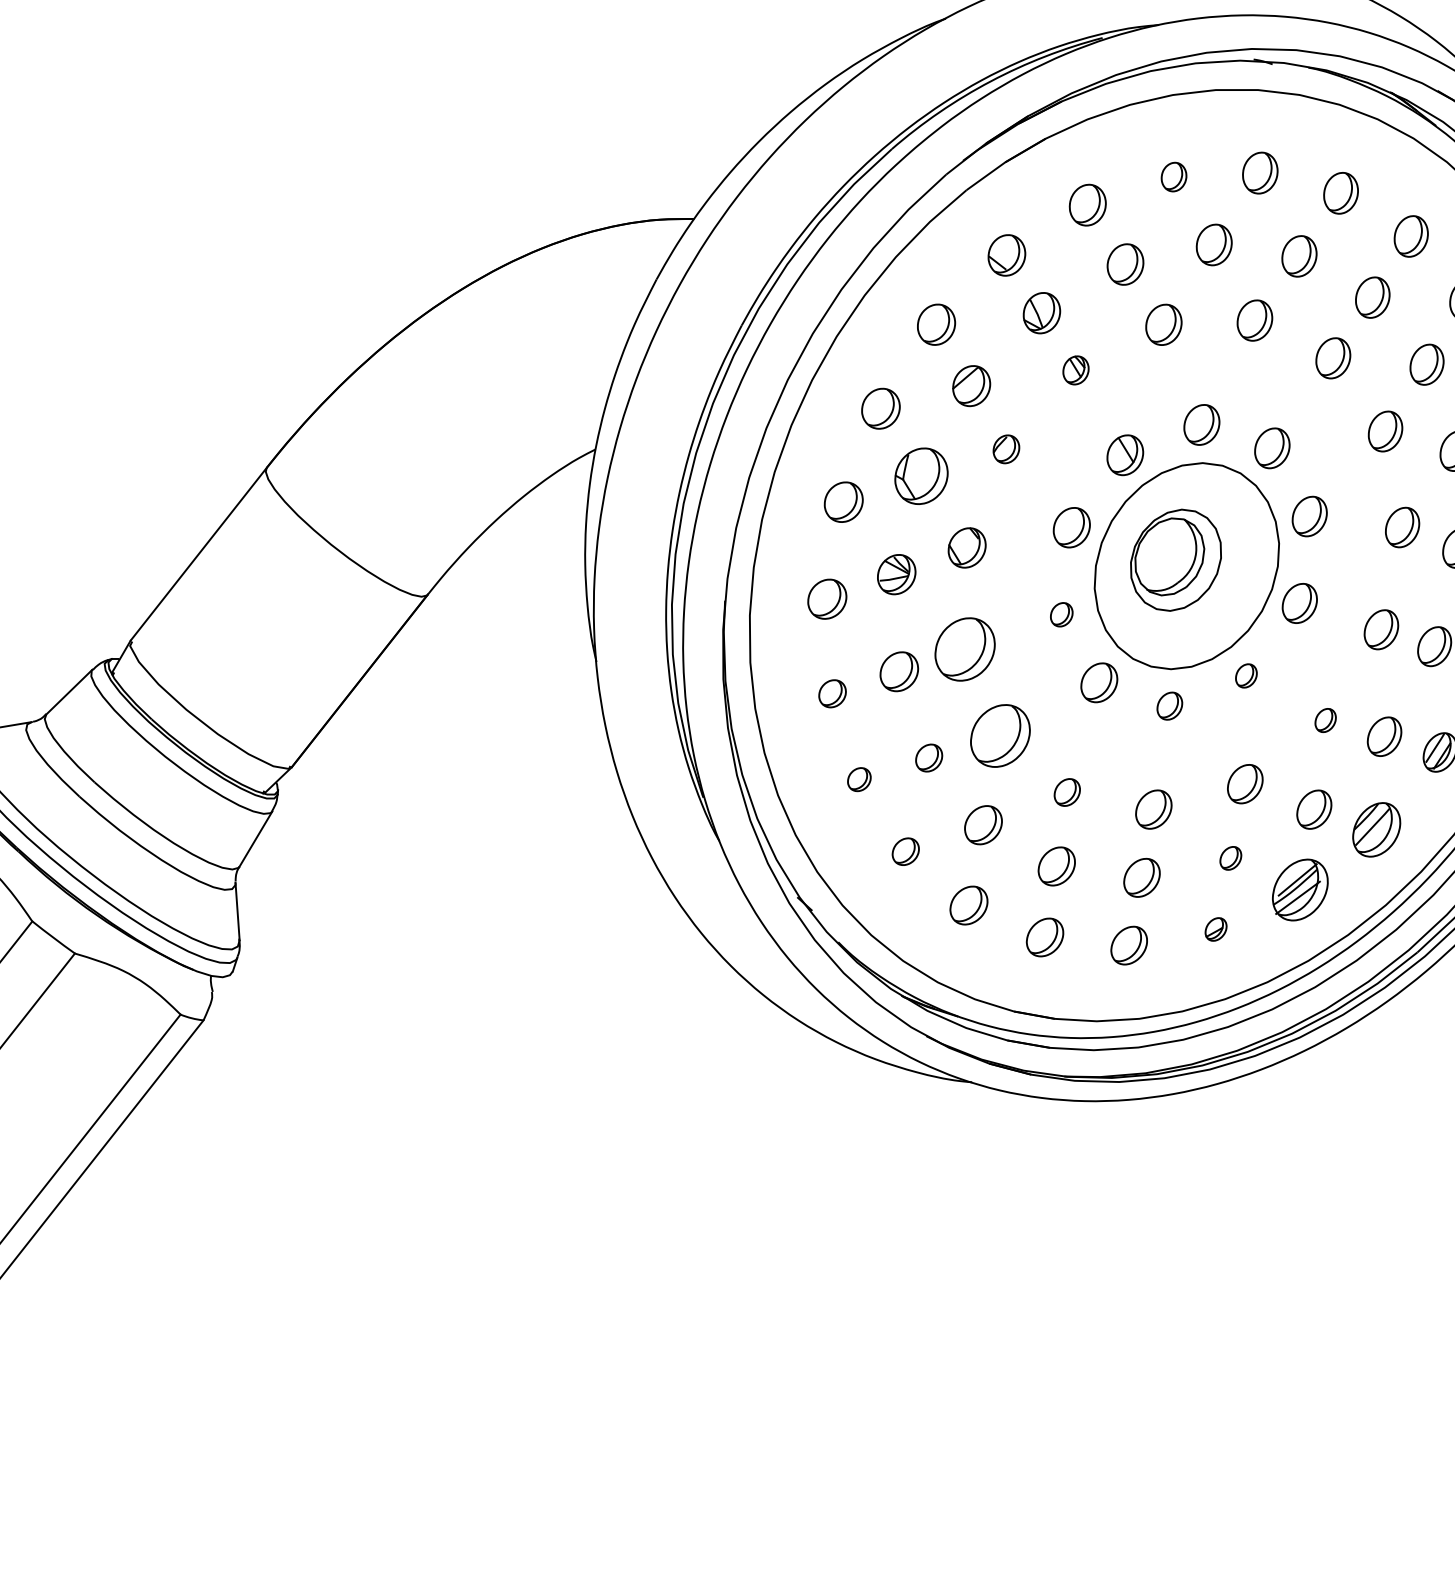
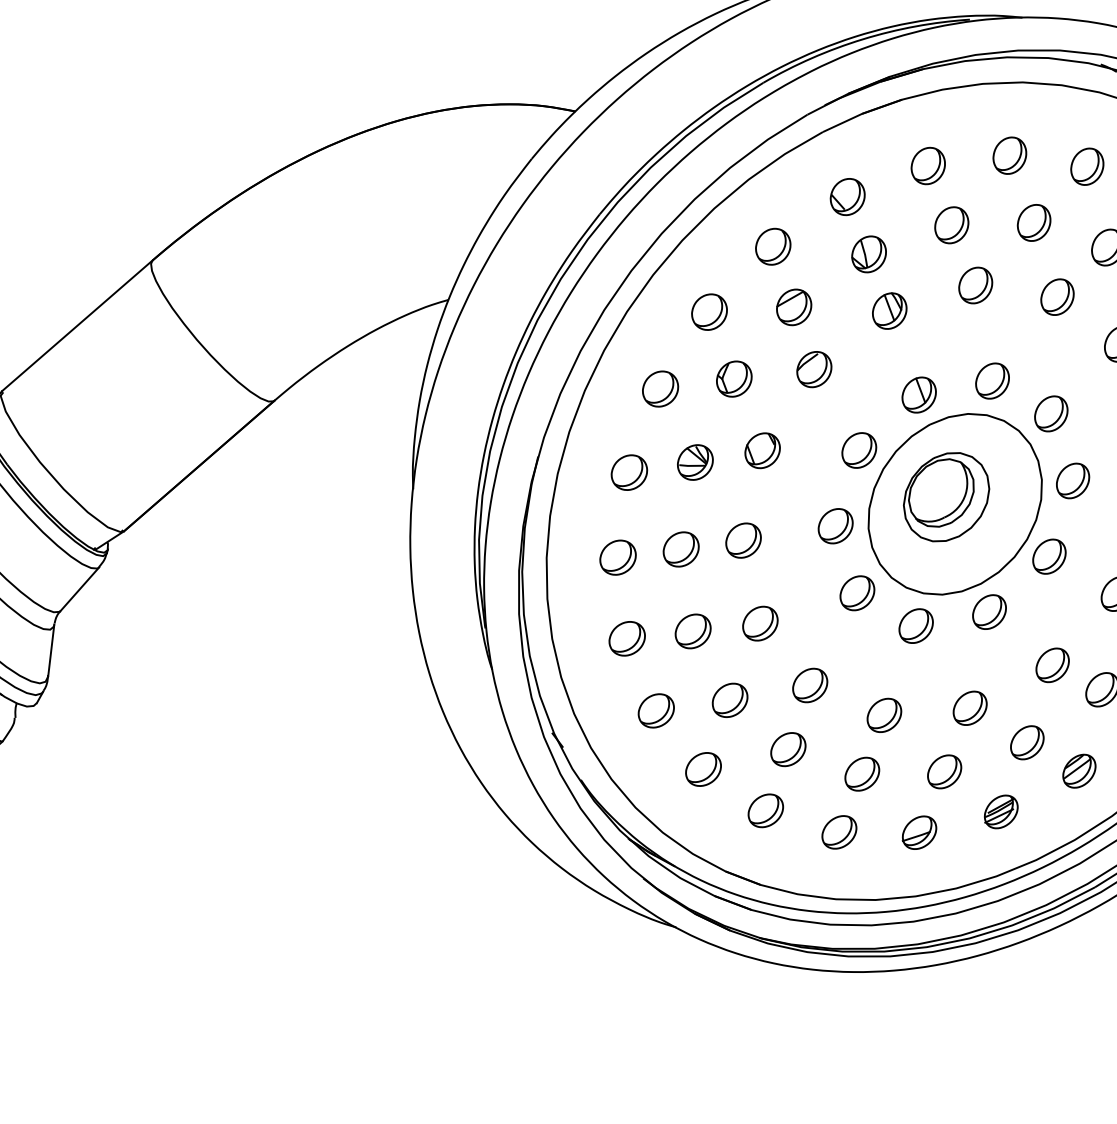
part: (1173, 176) -> (1009, 155), size x1.43
part: (1075, 370) -> (889, 311), size x1.43
part: (1006, 449) -> (814, 369), size x1.43
part: (921, 475) -> (734, 378), size x0.71
part: (1061, 614) -> (835, 526), size x1.67
part: (964, 648) -> (743, 539), size x0.62
part: (1246, 675) -> (989, 611), size x1.67
part: (832, 693) -> (618, 557), size x1.43
part: (1169, 705) -> (916, 625), size x1.43
part: (1325, 720) -> (1052, 665), size x1.67
part: (1000, 735) -> (760, 623), size x0.62
part: (928, 757) -> (692, 630), size x1.43
part: (859, 779) -> (627, 638), size x1.67
part: (1067, 792) -> (810, 685), size x1.43
part: (1376, 829) -> (1079, 770), size x0.71
part: (905, 851) -> (656, 710), size x1.43
part: (1230, 858) -> (944, 772), size x1.67
part: (1300, 889) -> (1001, 811), size x0.62
part: (1215, 929) -> (918, 832), size x1.67

